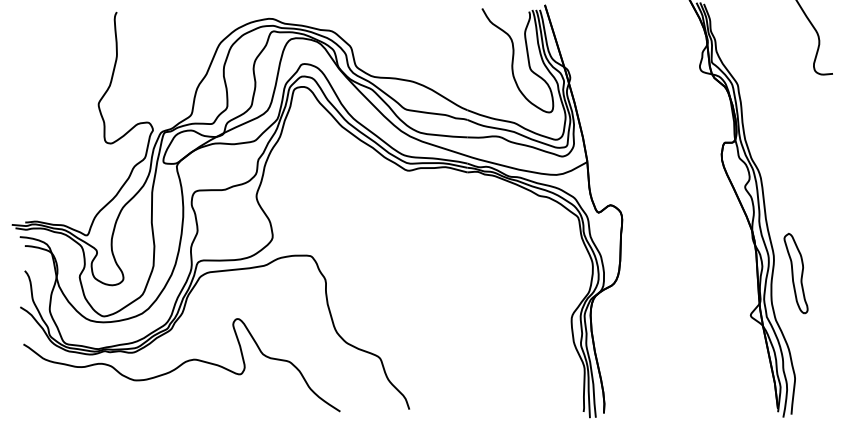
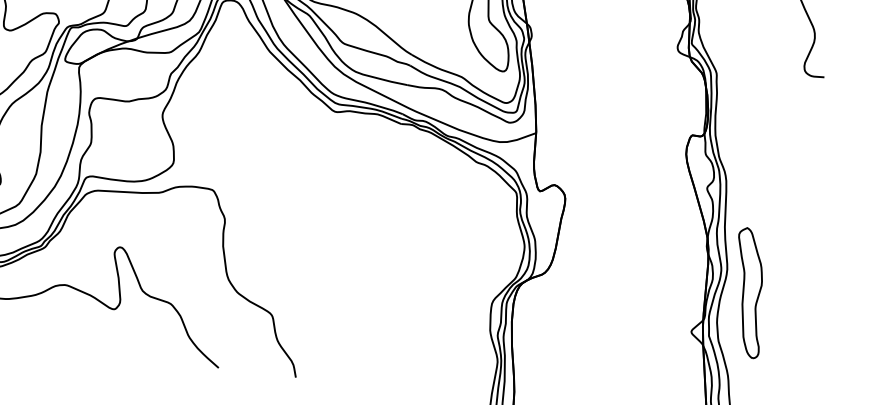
part: (795, 273) -> (748, 292), size x1.43

